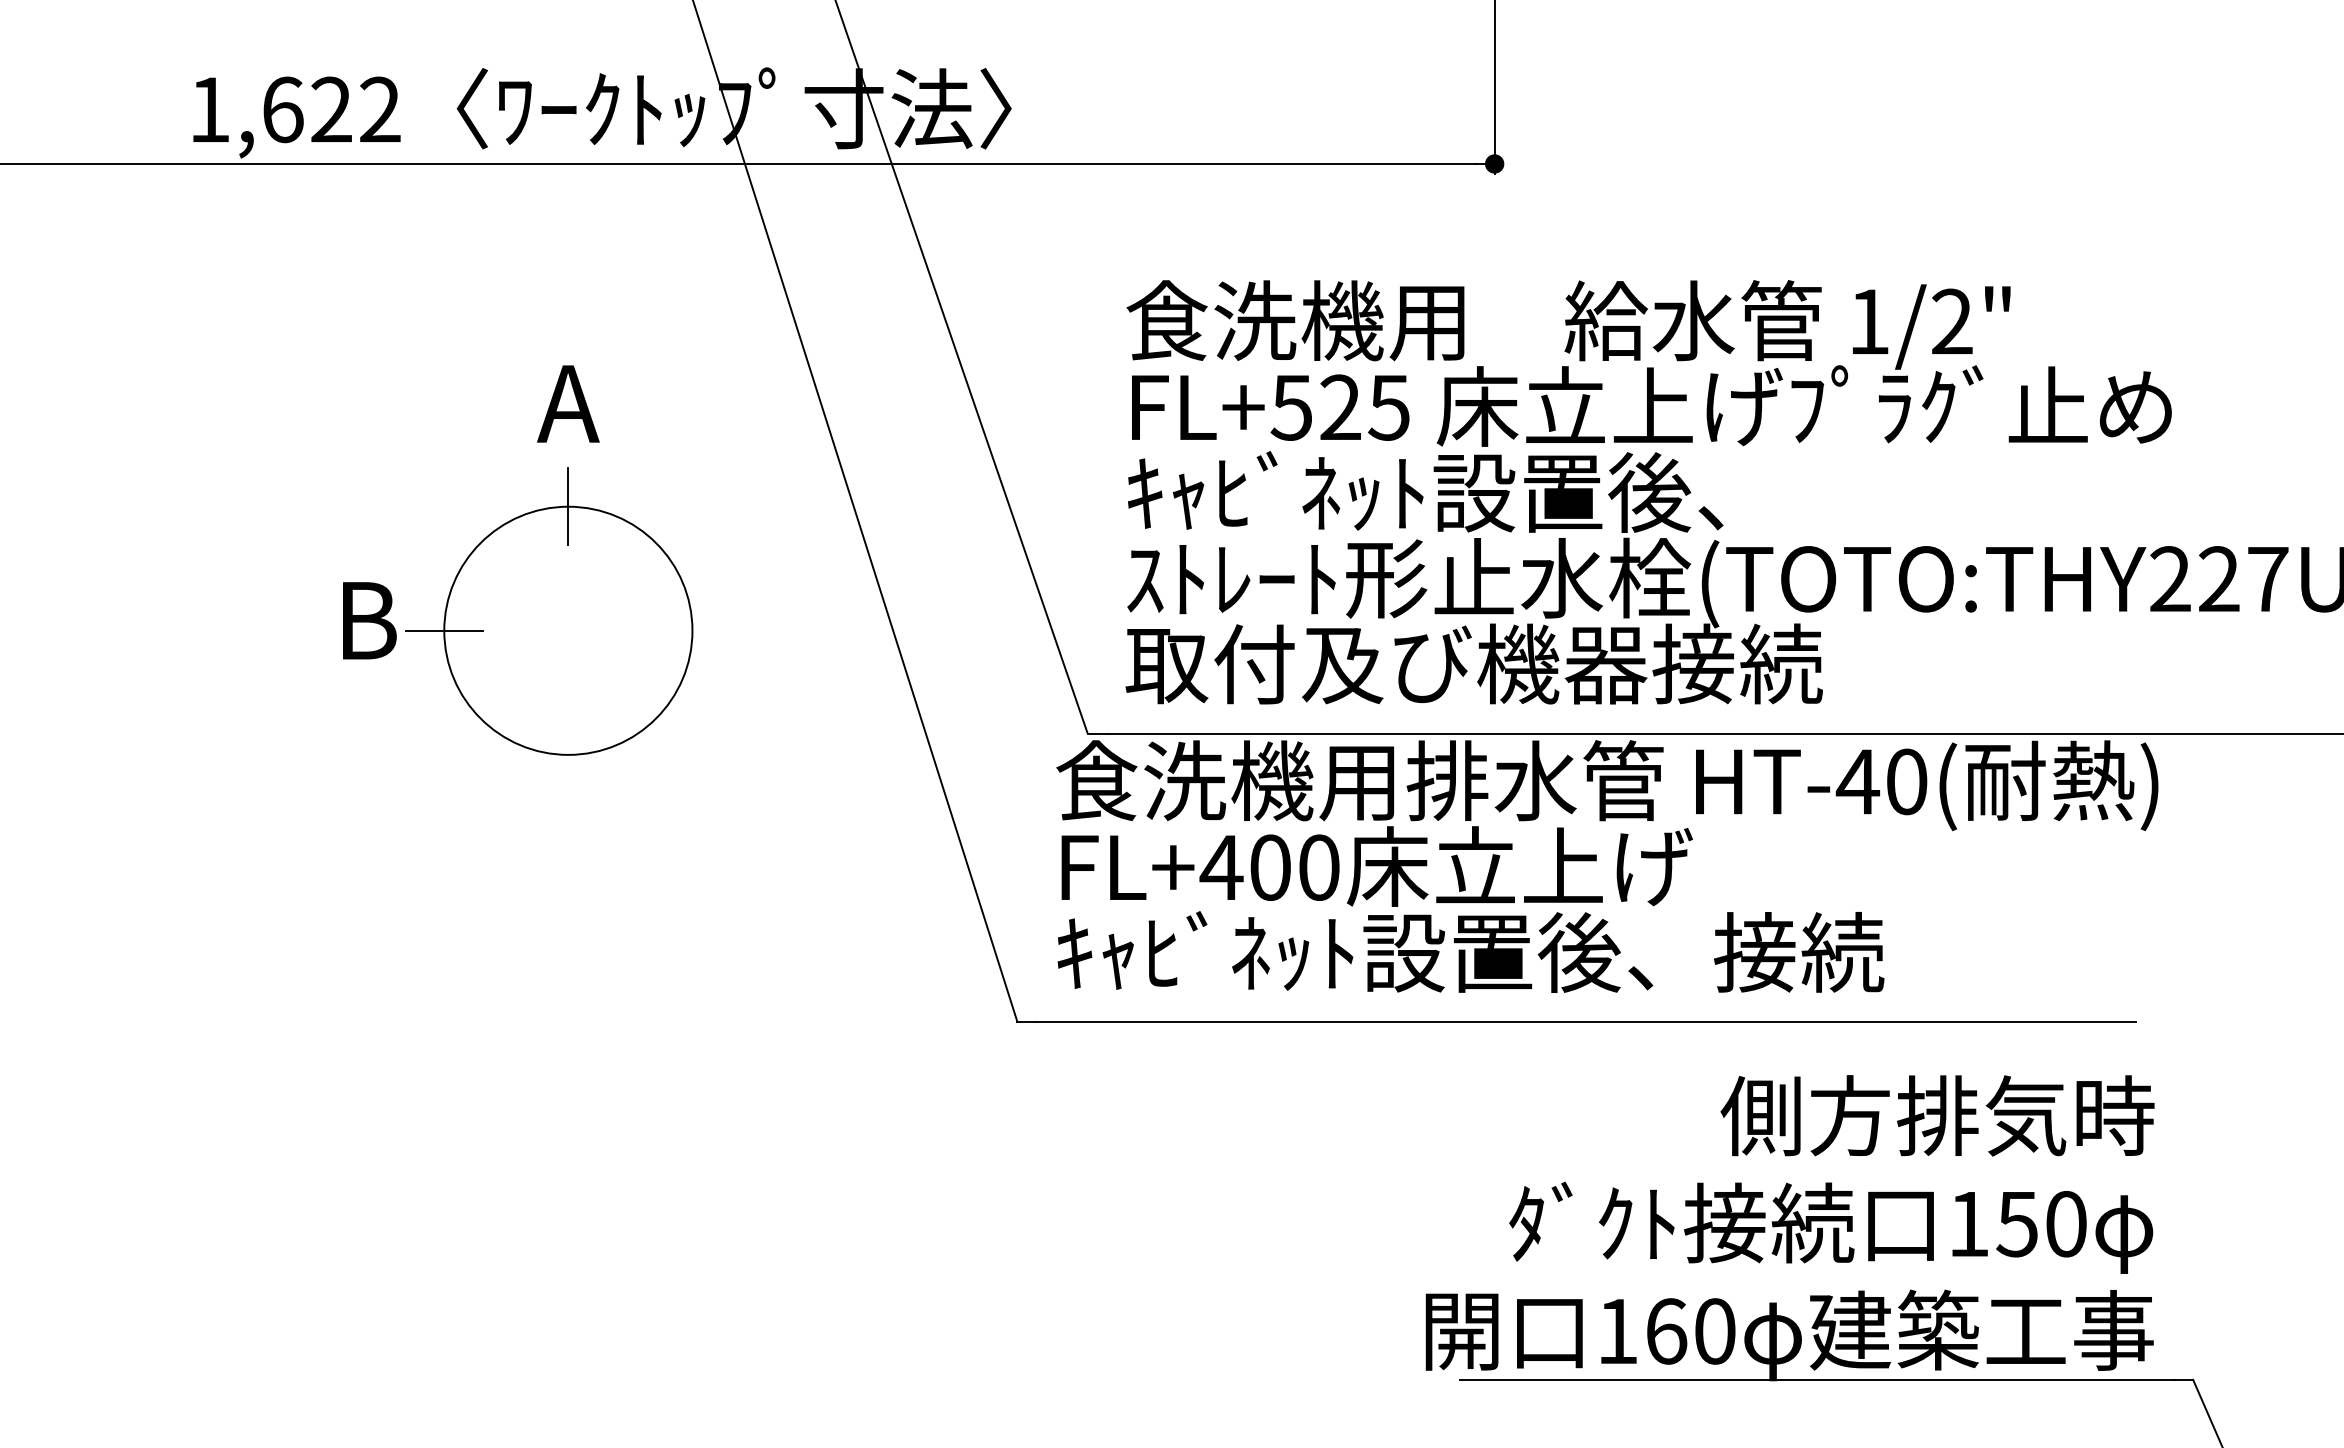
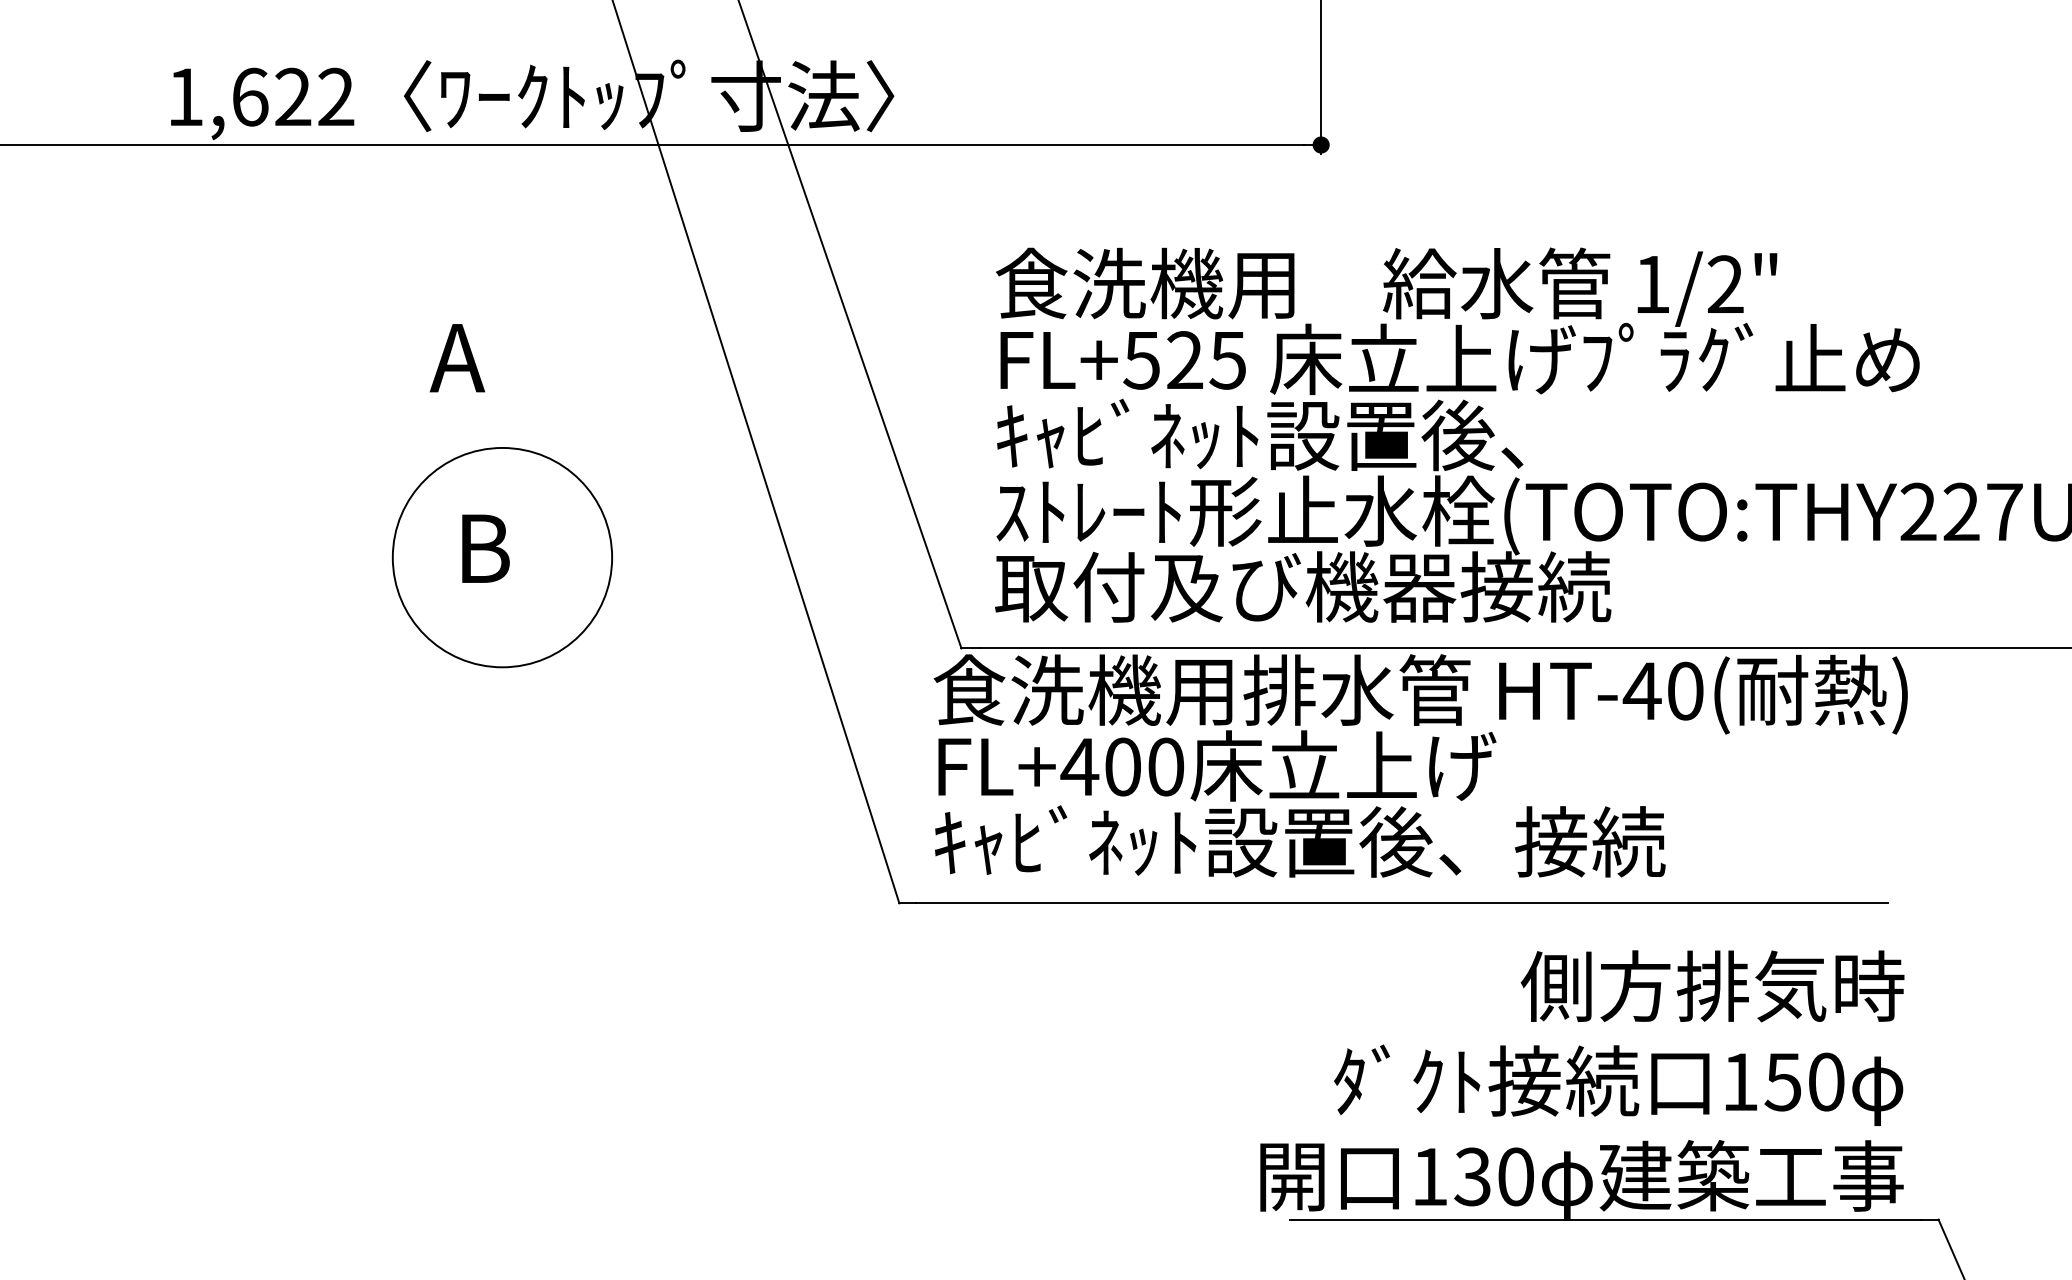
text: (568, 404) -> (457, 358), moved
line: (568, 506) -> (502, 447), removed
text: (369, 620) -> (485, 548), moved
line: (443, 630) -> (392, 557), removed
text: (1665, 1330) -> (1472, 1176), 160 -> 130

